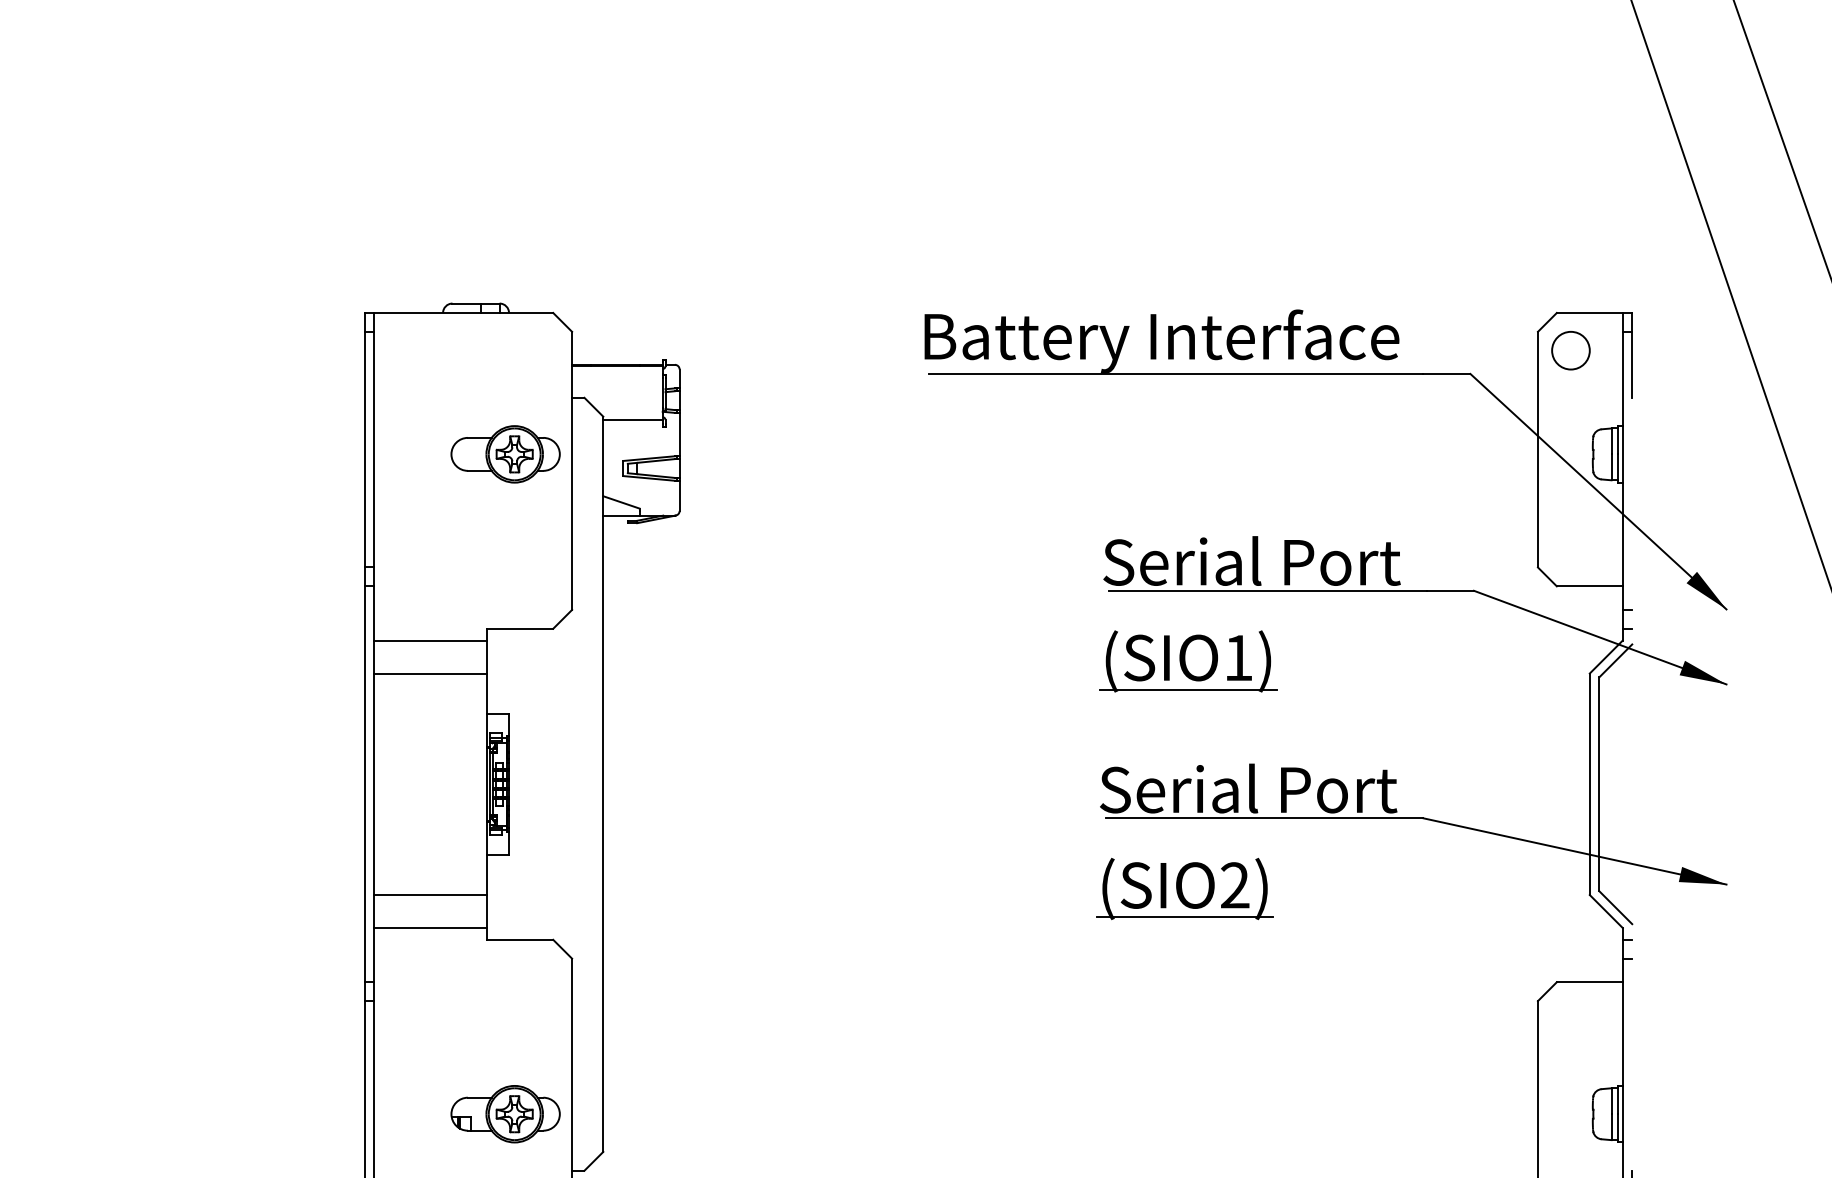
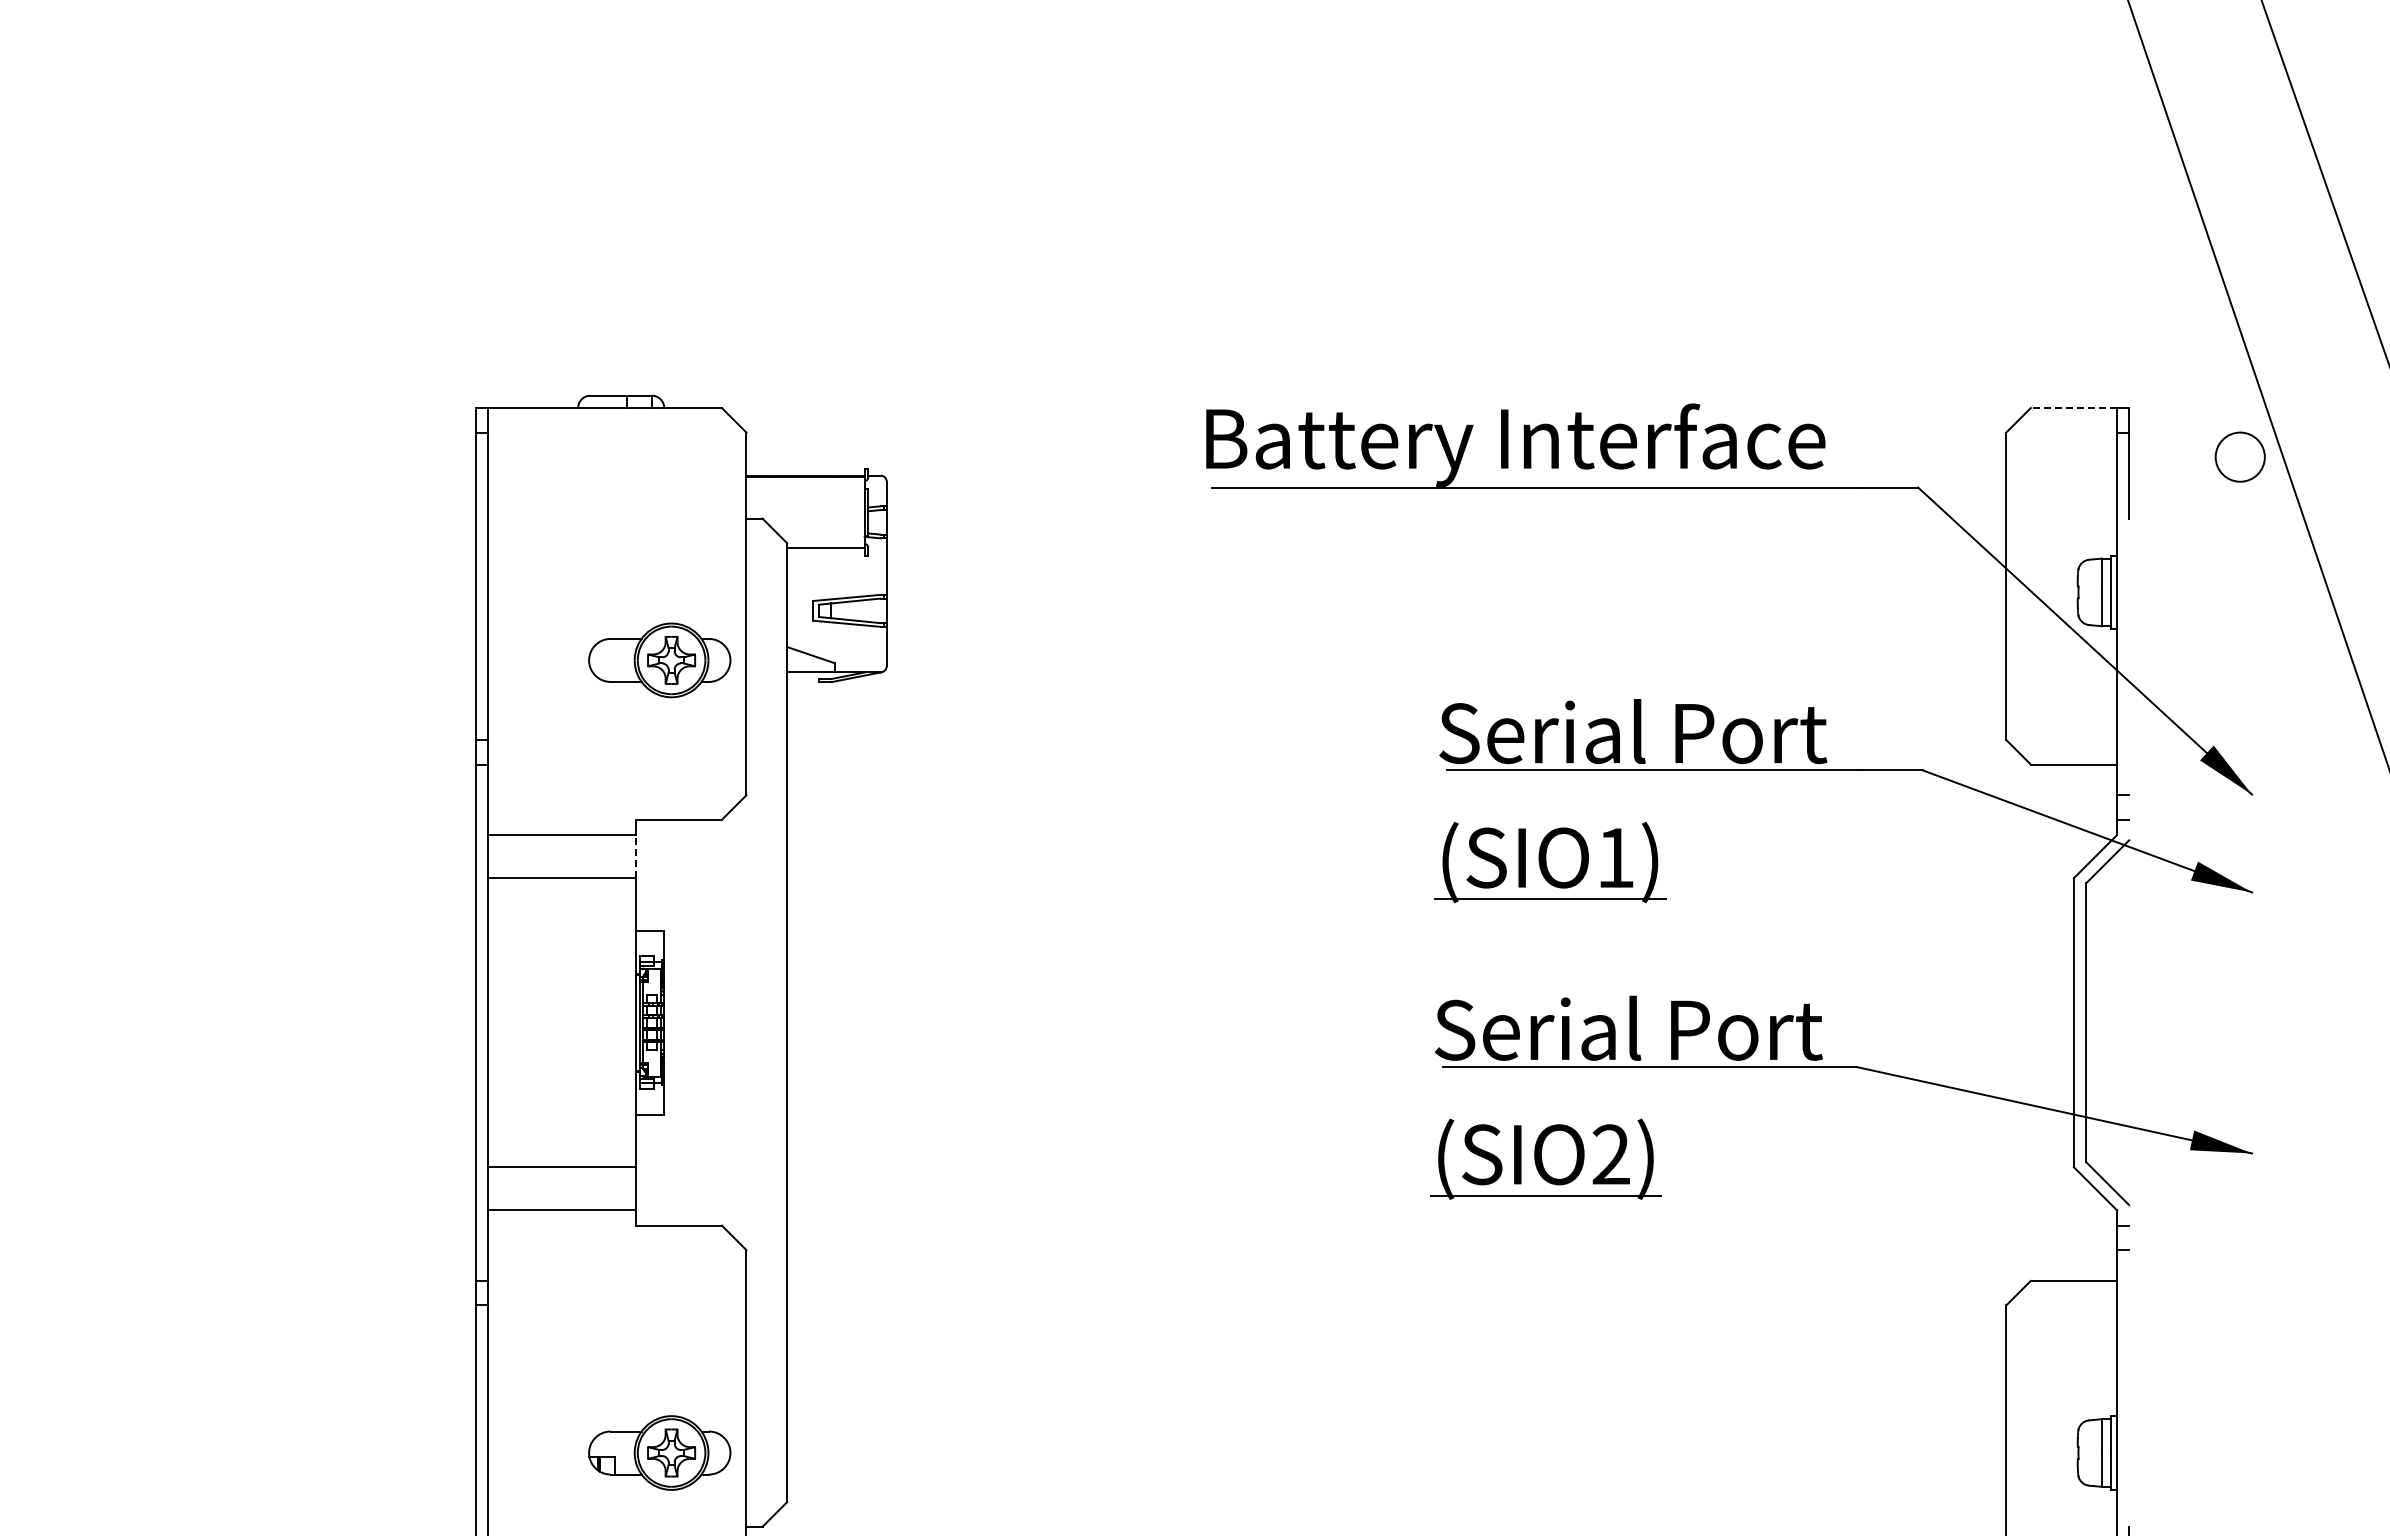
line: (1589, 313) -> (2073, 408), solid -> dashed
circle: (1570, 350) -> (2239, 456), moved
part: (505, 454) -> (659, 660), moved
line: (487, 656) -> (635, 856), solid -> dashed

